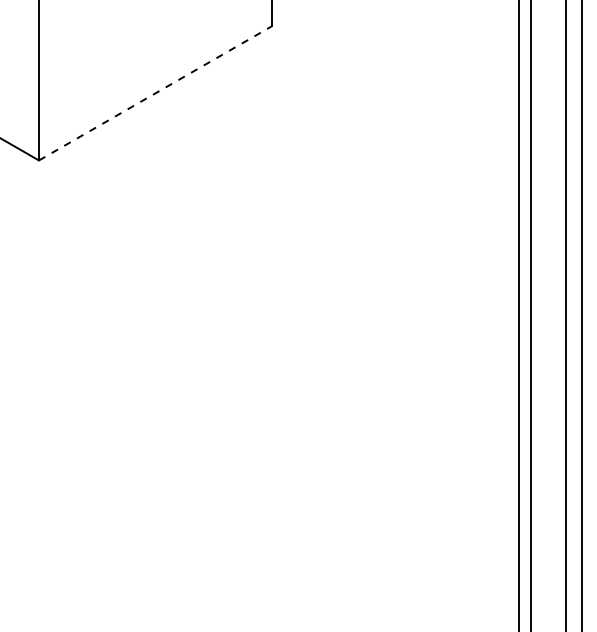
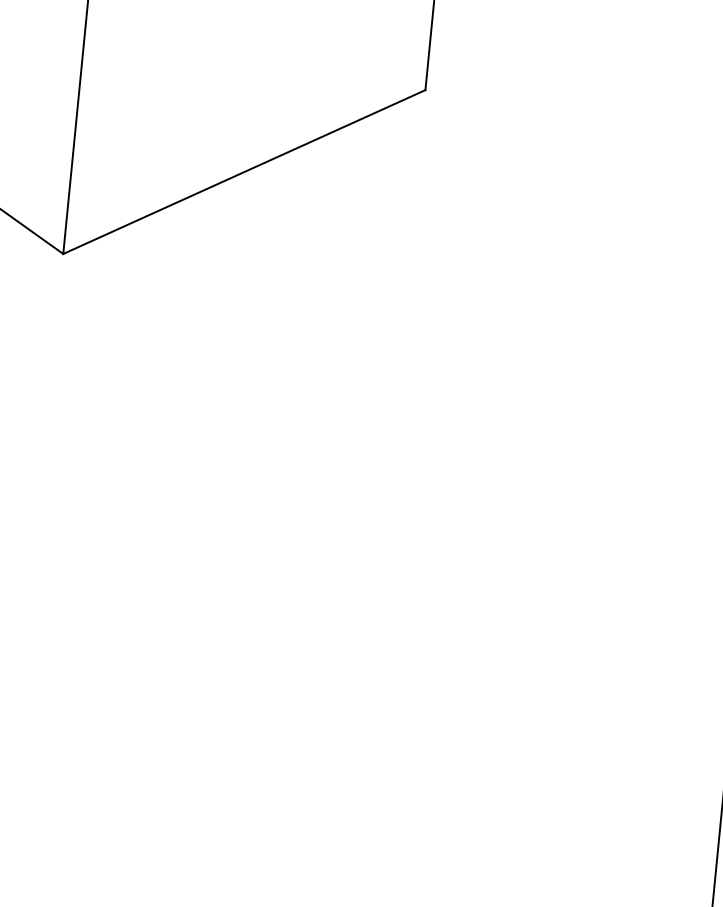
line: (155, 93) -> (244, 172), dashed -> solid

